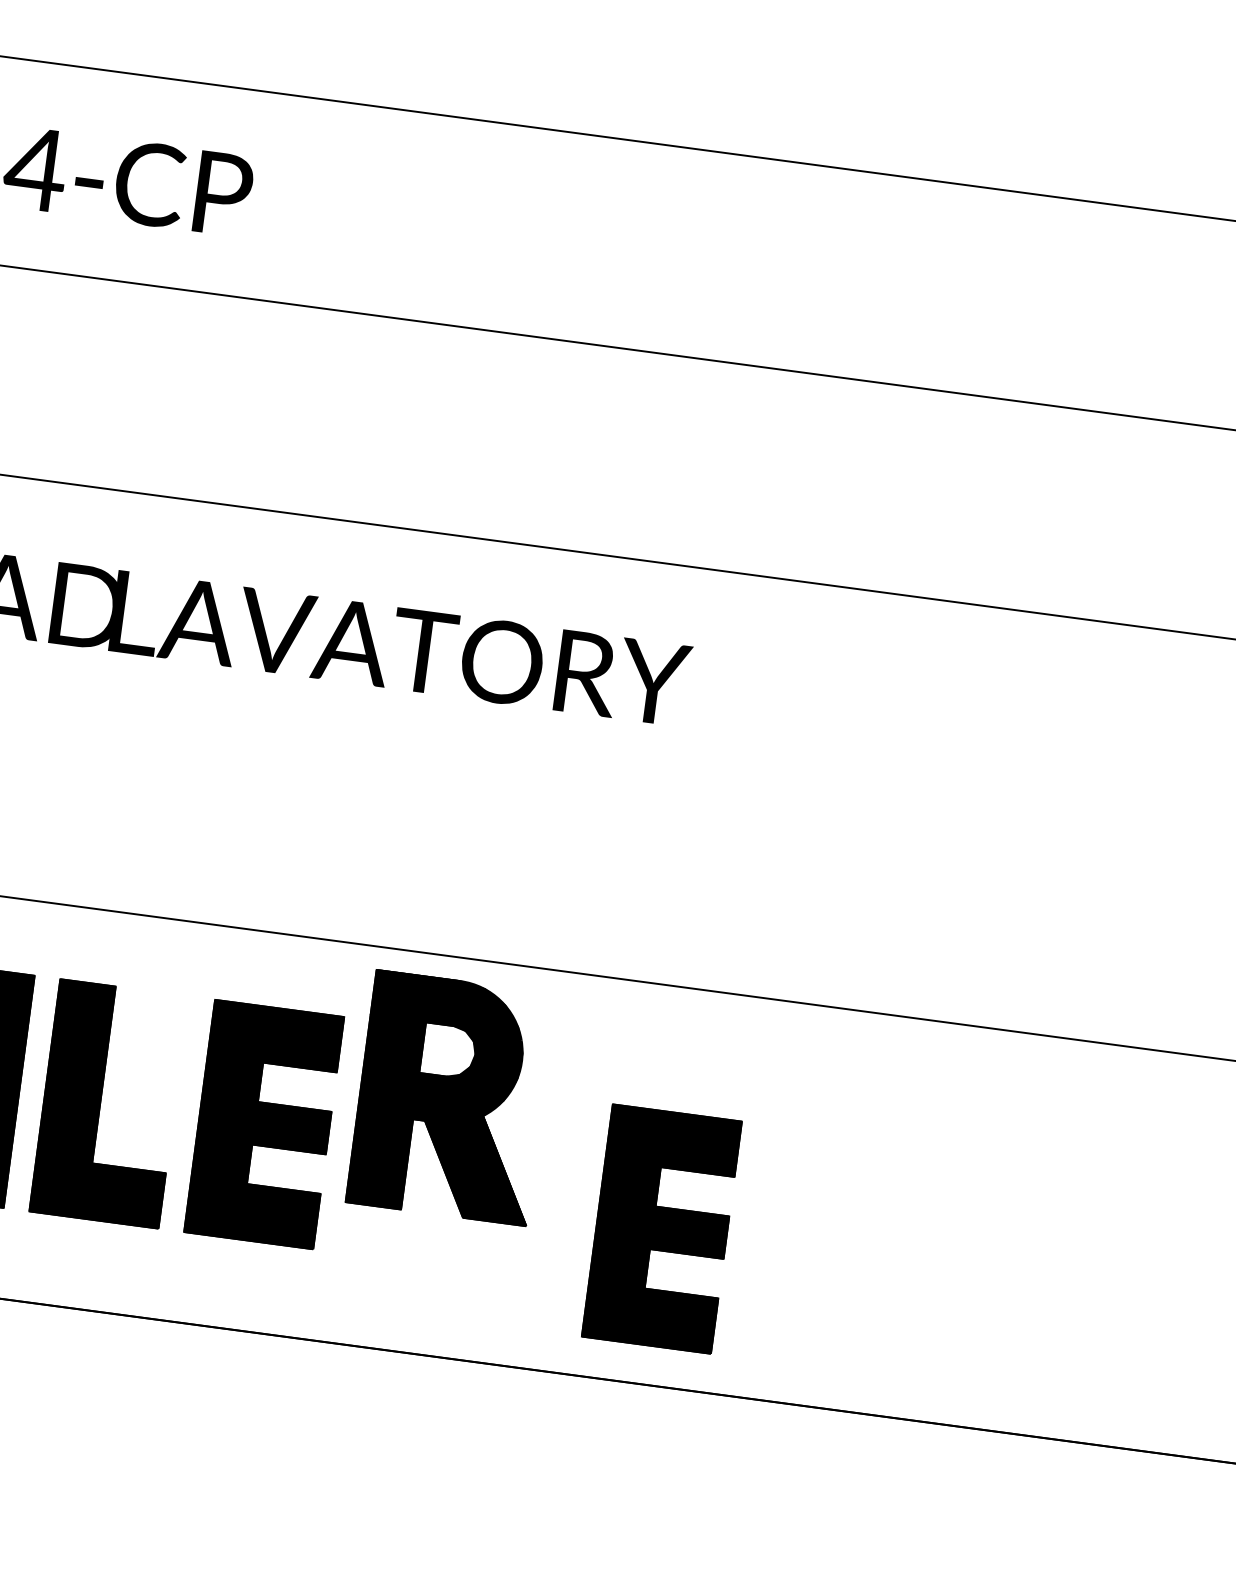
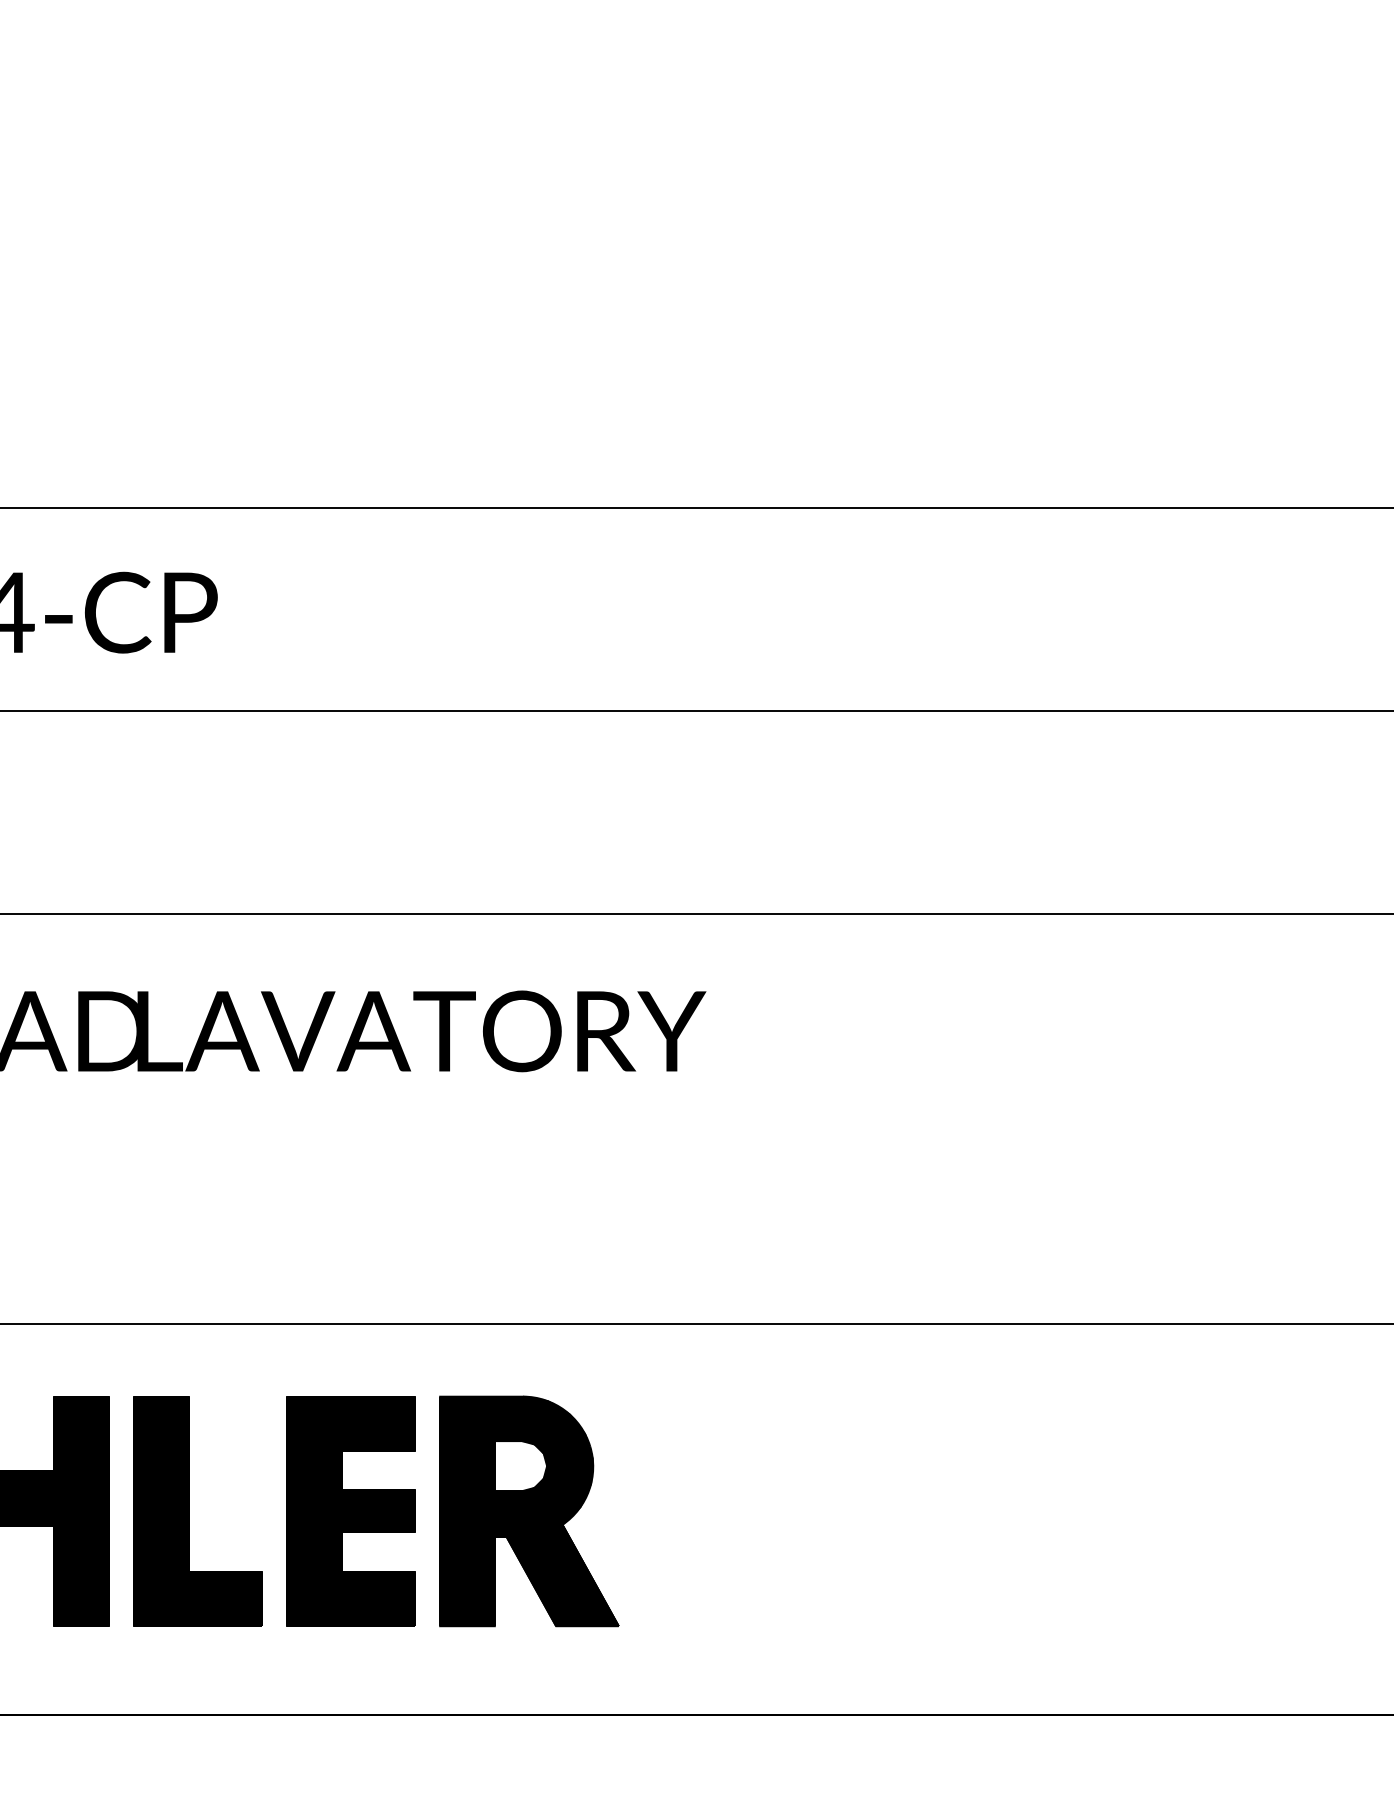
part: (451, 1098) -> (529, 1511), moved
part: (661, 1229) -> (750, 1561), removed

